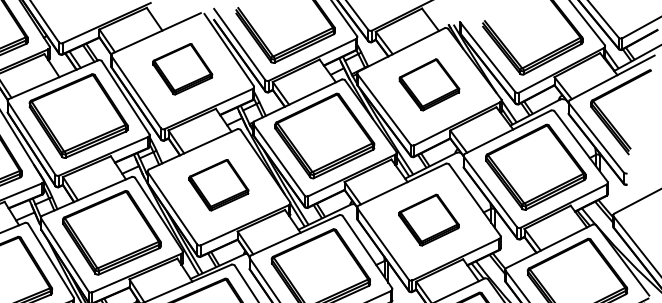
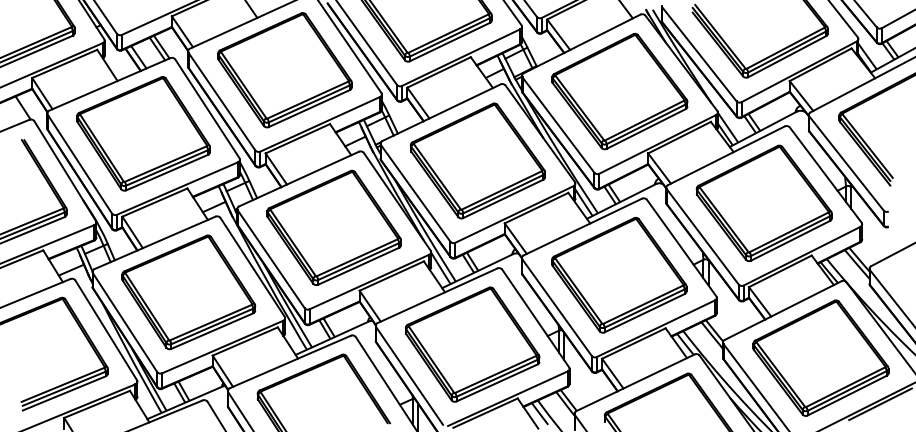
part: (182, 69) -> (284, 70), size x1.67
part: (429, 84) -> (619, 91), size x1.67
part: (218, 185) -> (333, 227), size x1.67
part: (429, 219) -> (619, 274), size x1.67

